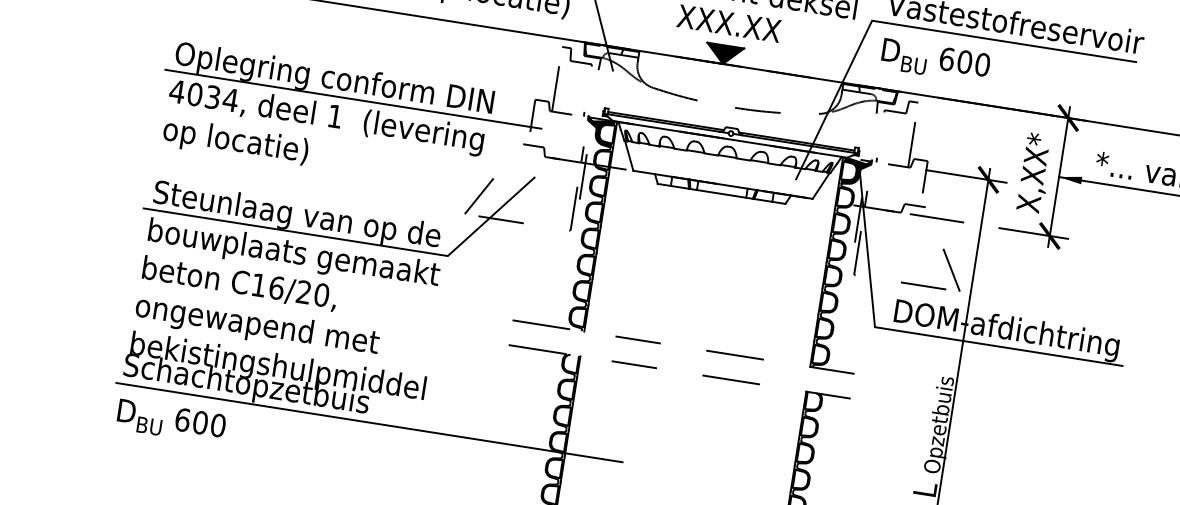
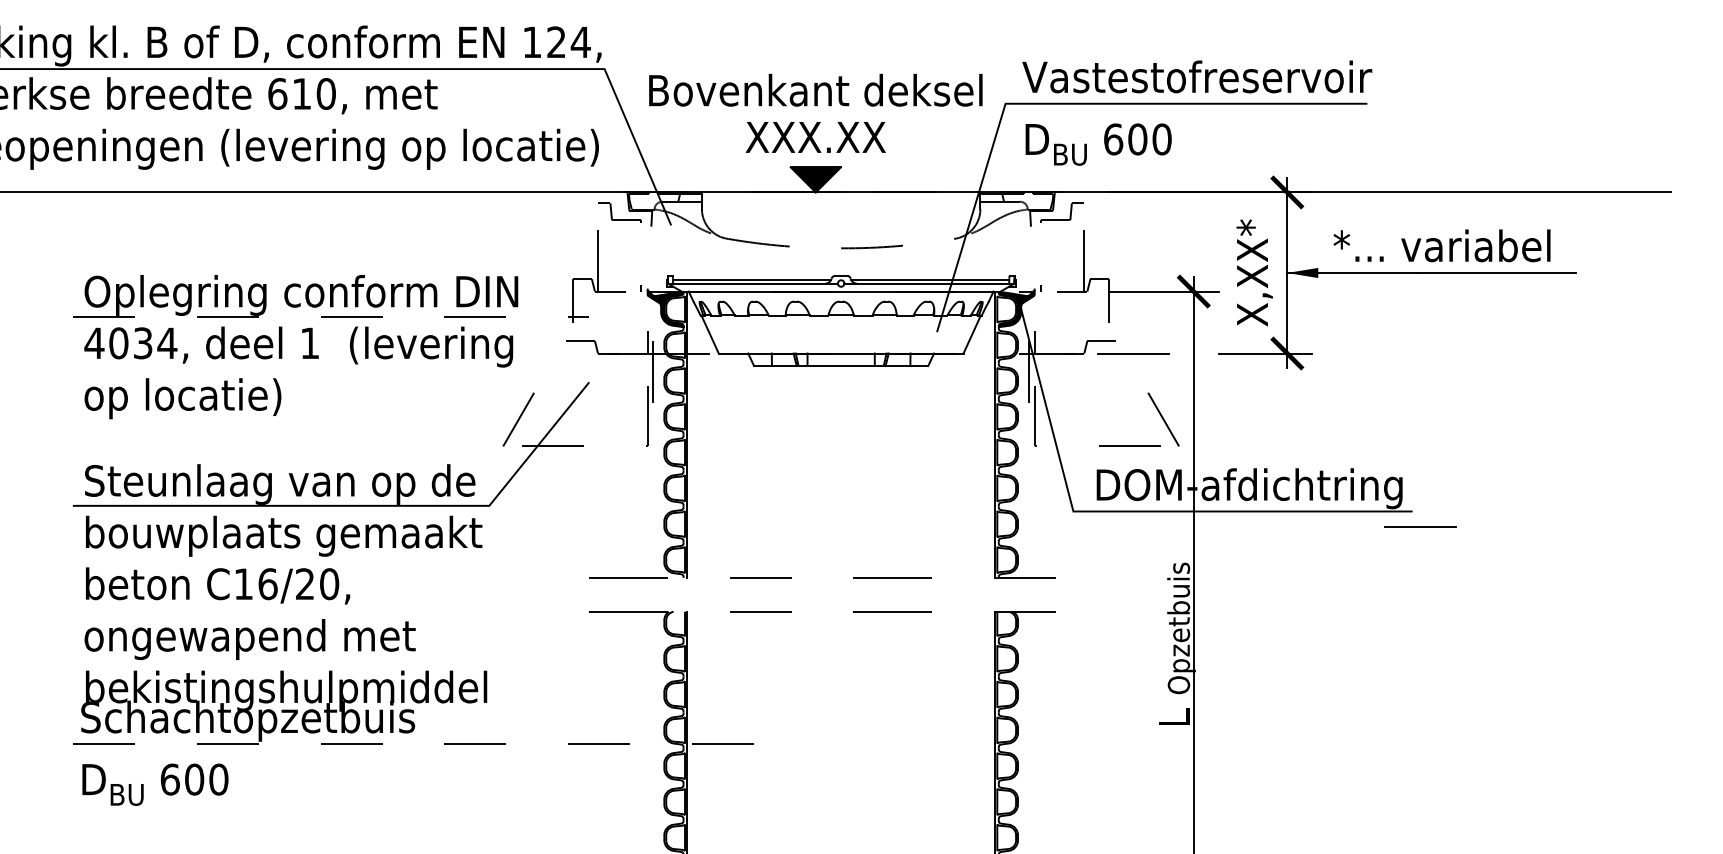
line: (353, 99) -> (330, 316), solid -> dashed
line: (1127, 377) -> (1420, 526), added
line: (369, 422) -> (419, 744), solid -> dashed

